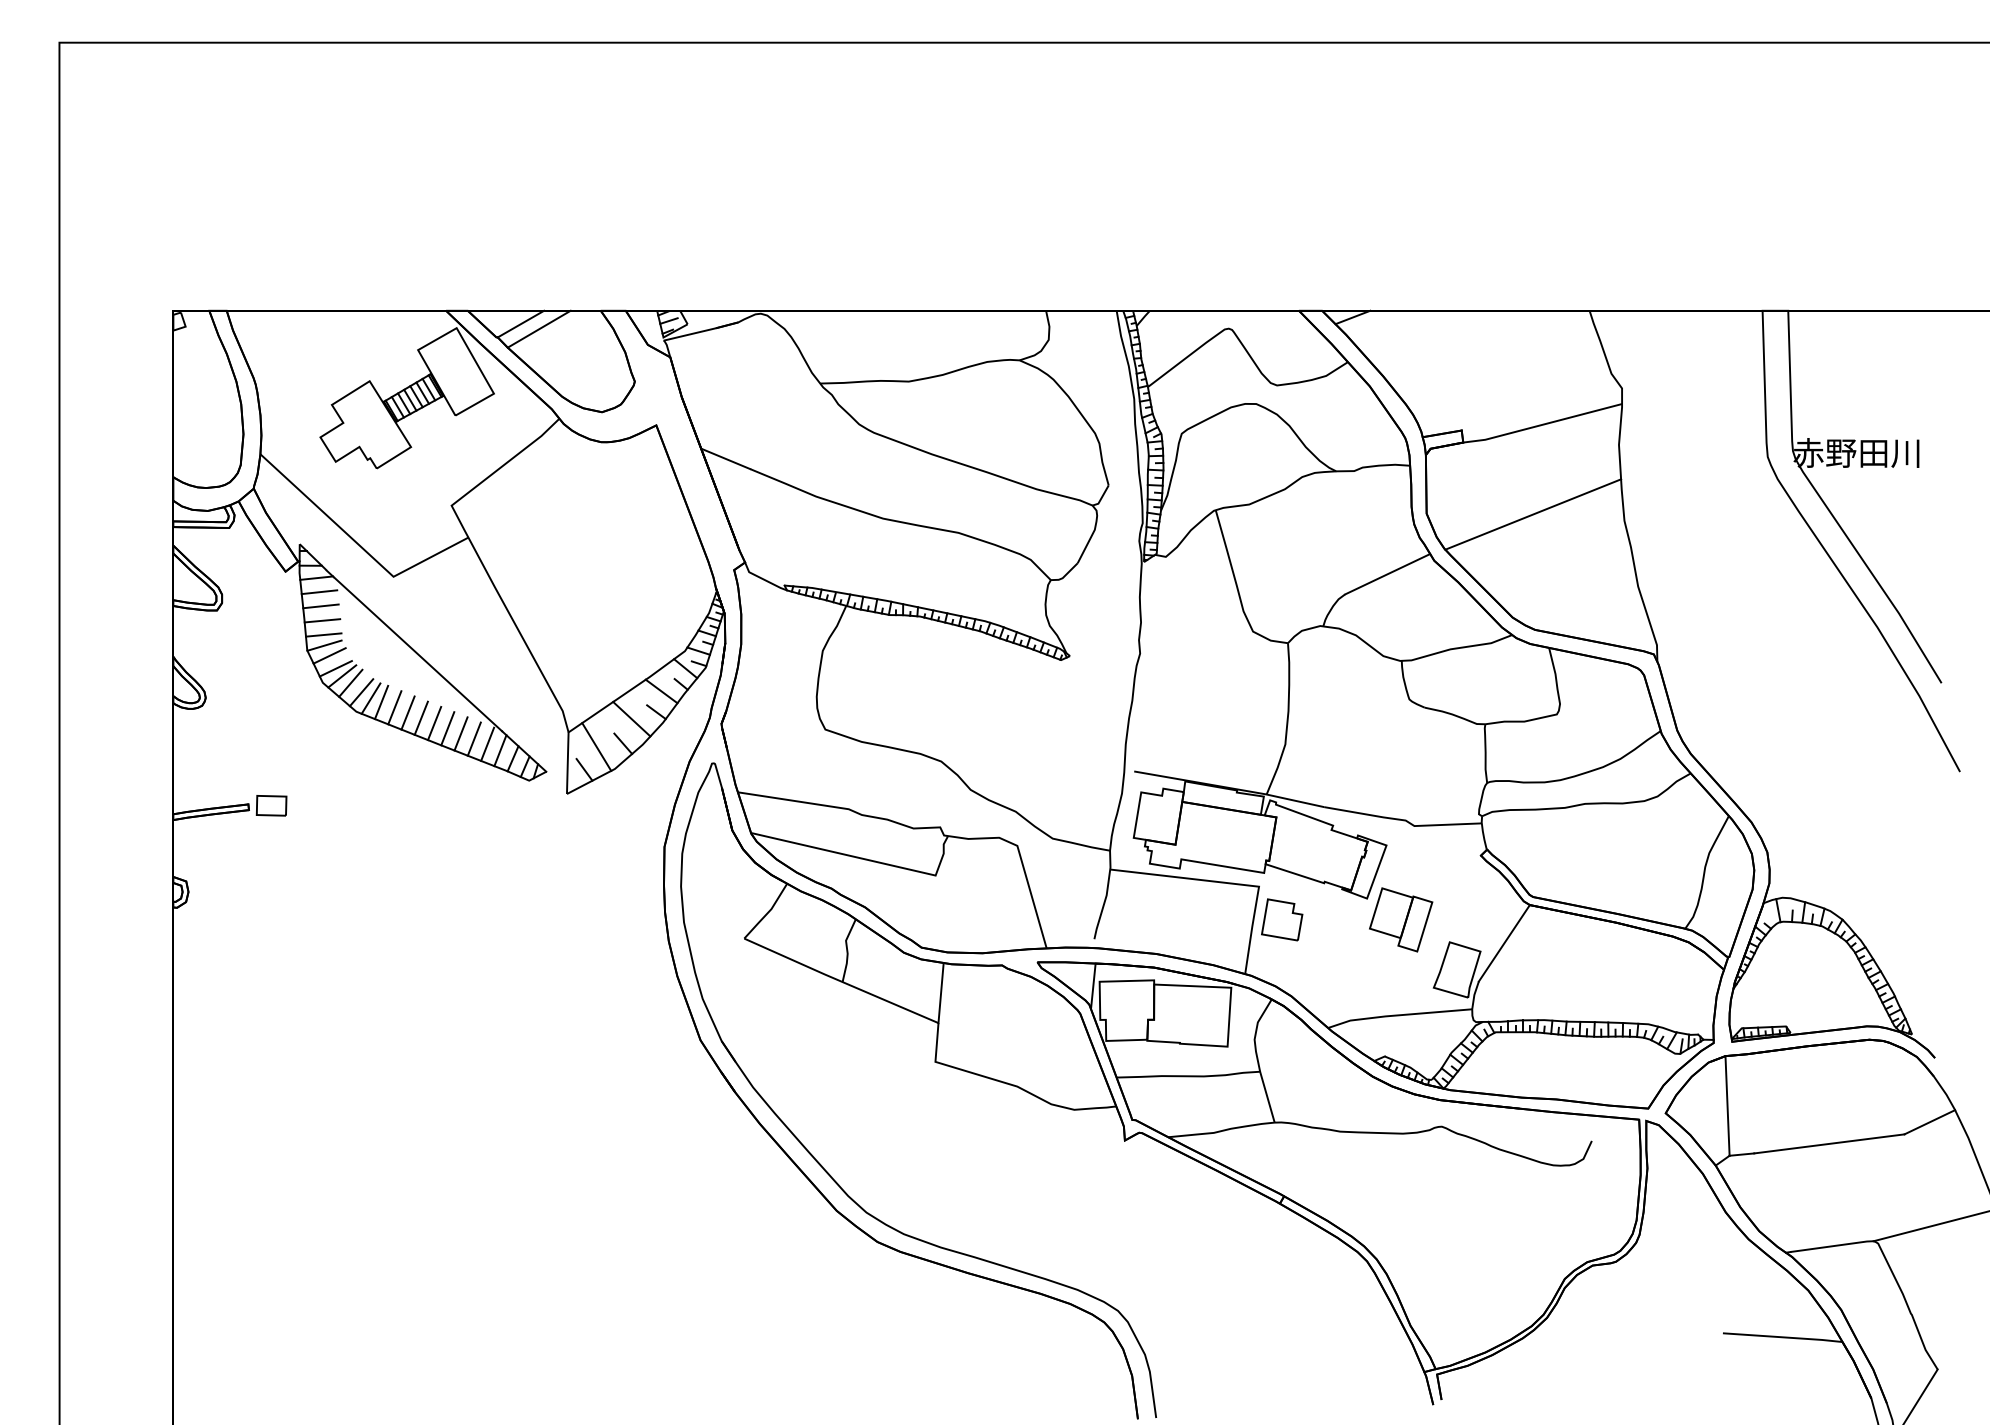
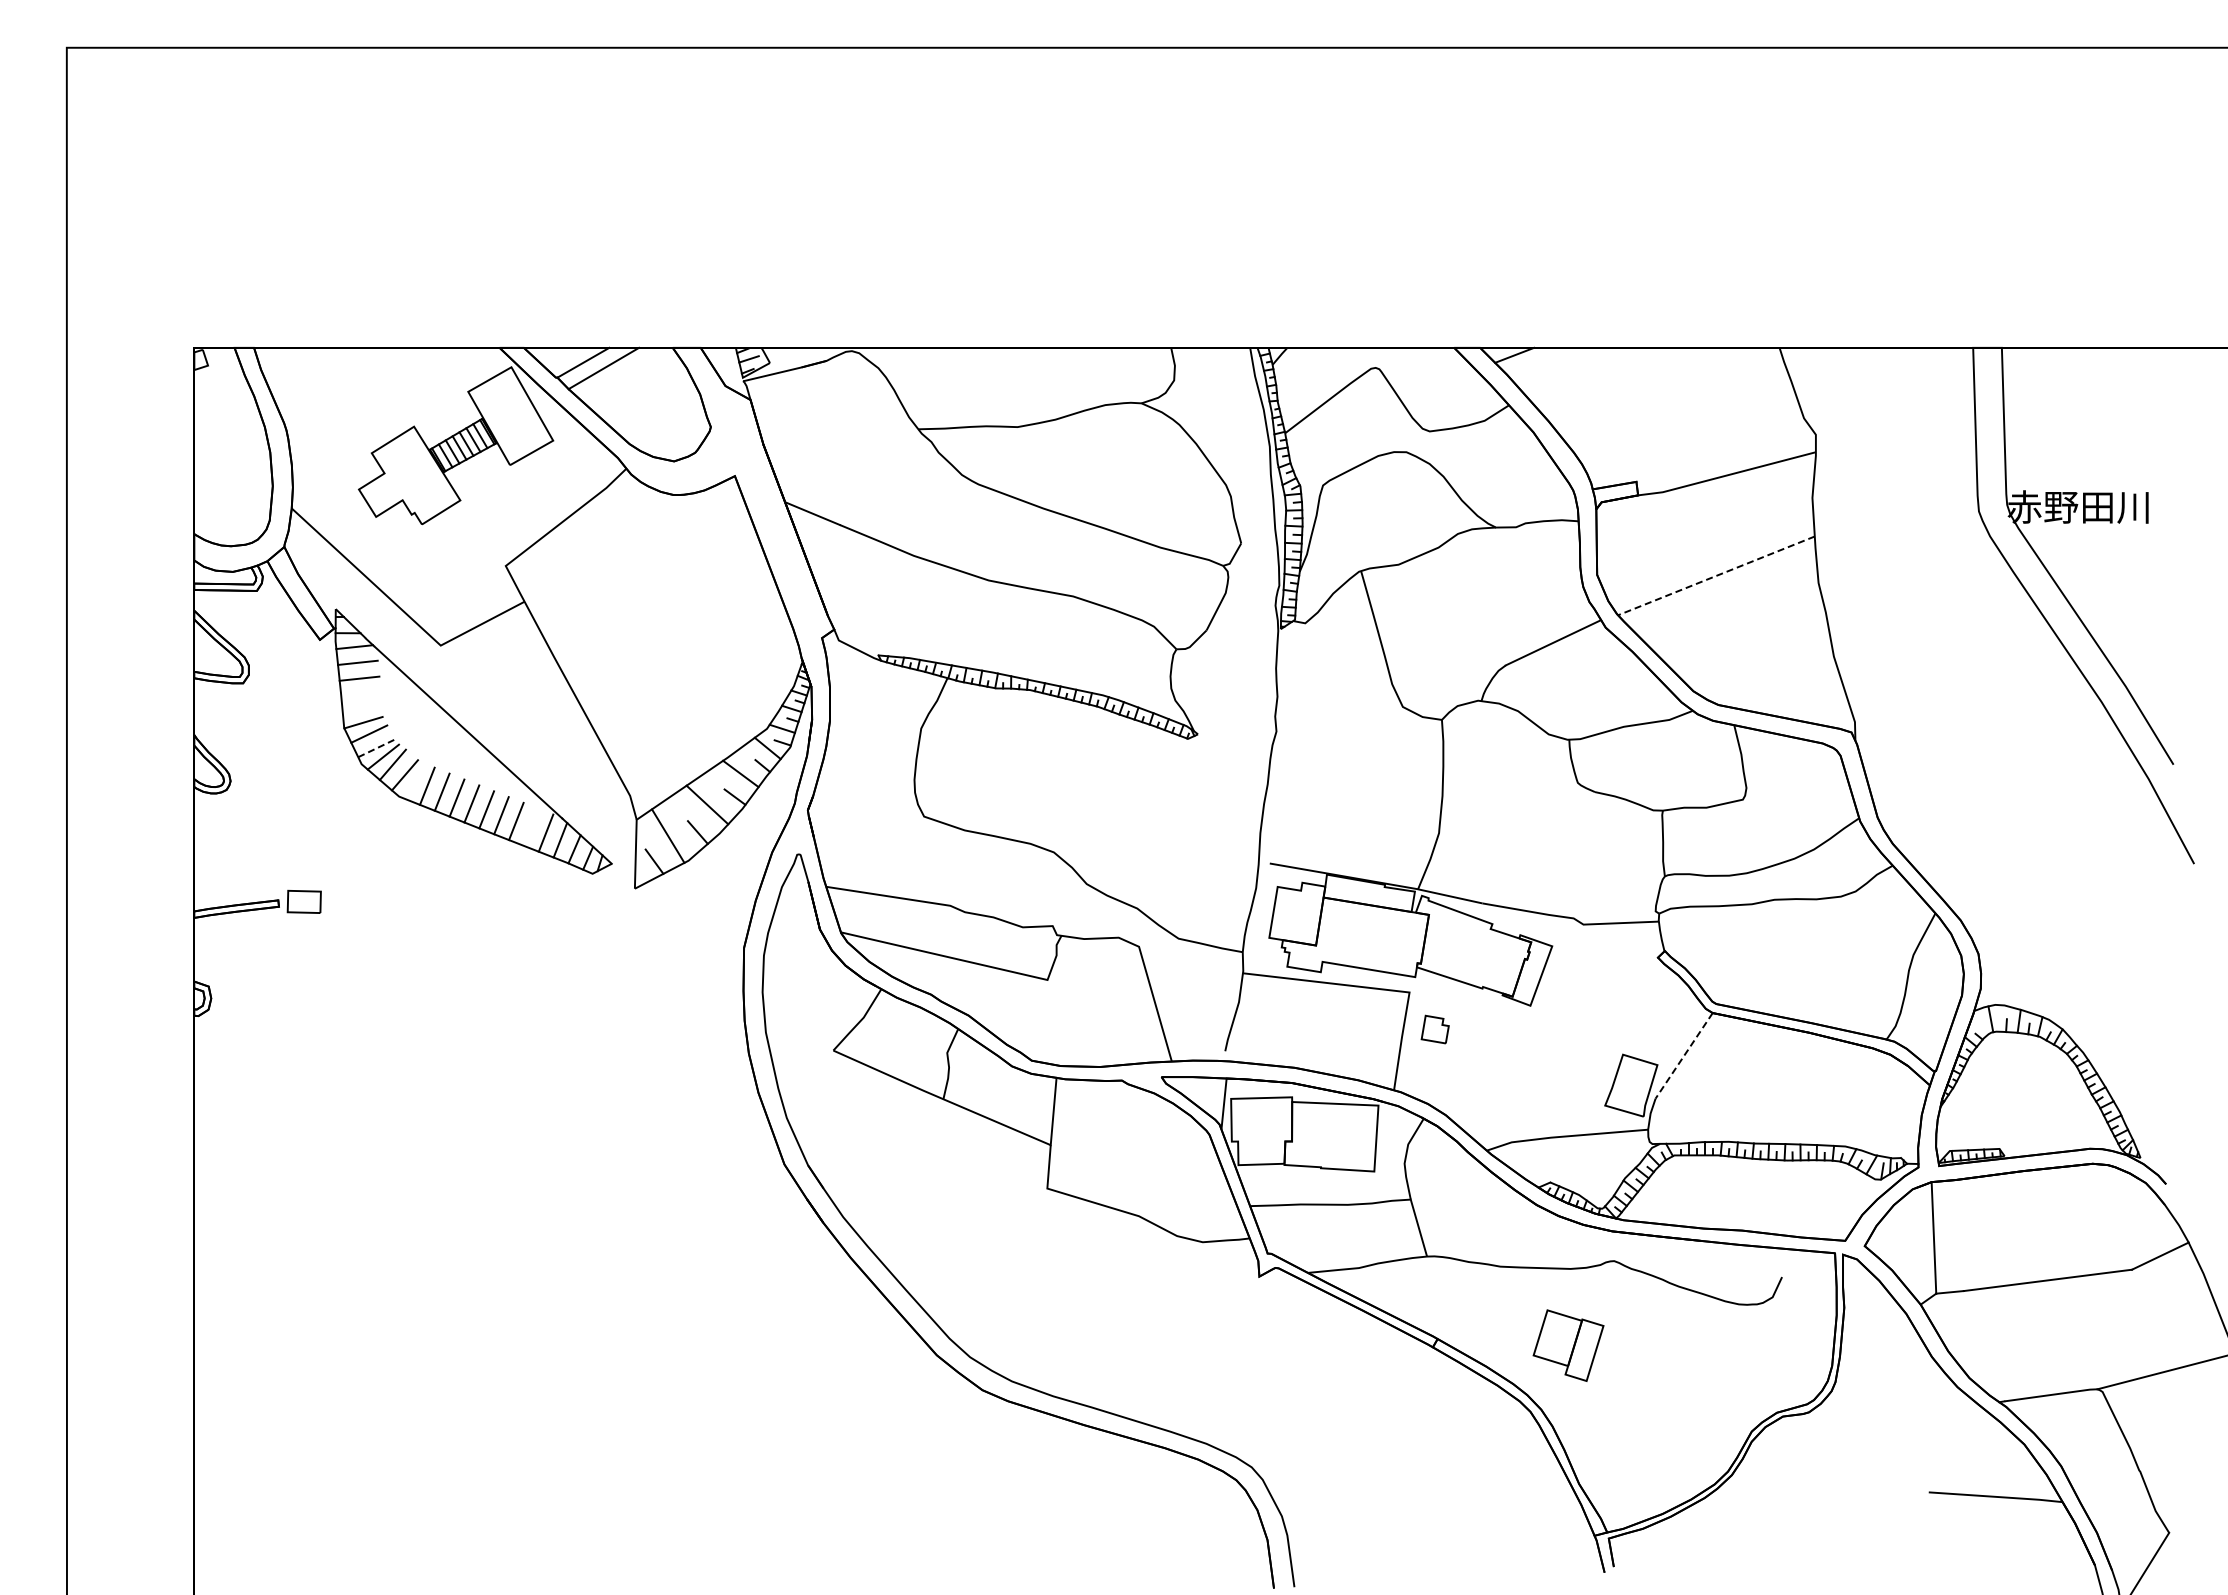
line: (1533, 514) -> (1716, 575), solid -> dashed
line: (322, 620) -> (361, 694), removed
line: (323, 634) -> (362, 710), removed
line: (336, 668) -> (376, 748), solid -> dashed
line: (370, 698) -> (415, 781), removed
line: (473, 738) -> (530, 826), removed
part: (1281, 919) -> (1434, 1029), size x0.6
part: (1401, 919) -> (1568, 1345), moved
line: (1503, 943) -> (1683, 1056), solid -> dashed

